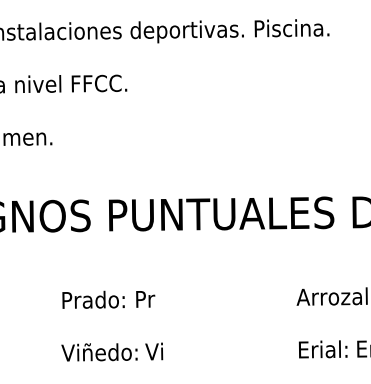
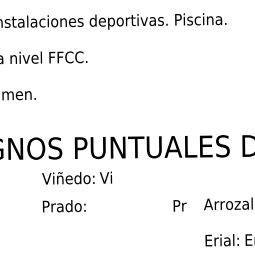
text: (144, 298) -> (179, 205), moved
text: (112, 351) -> (77, 177), moved

